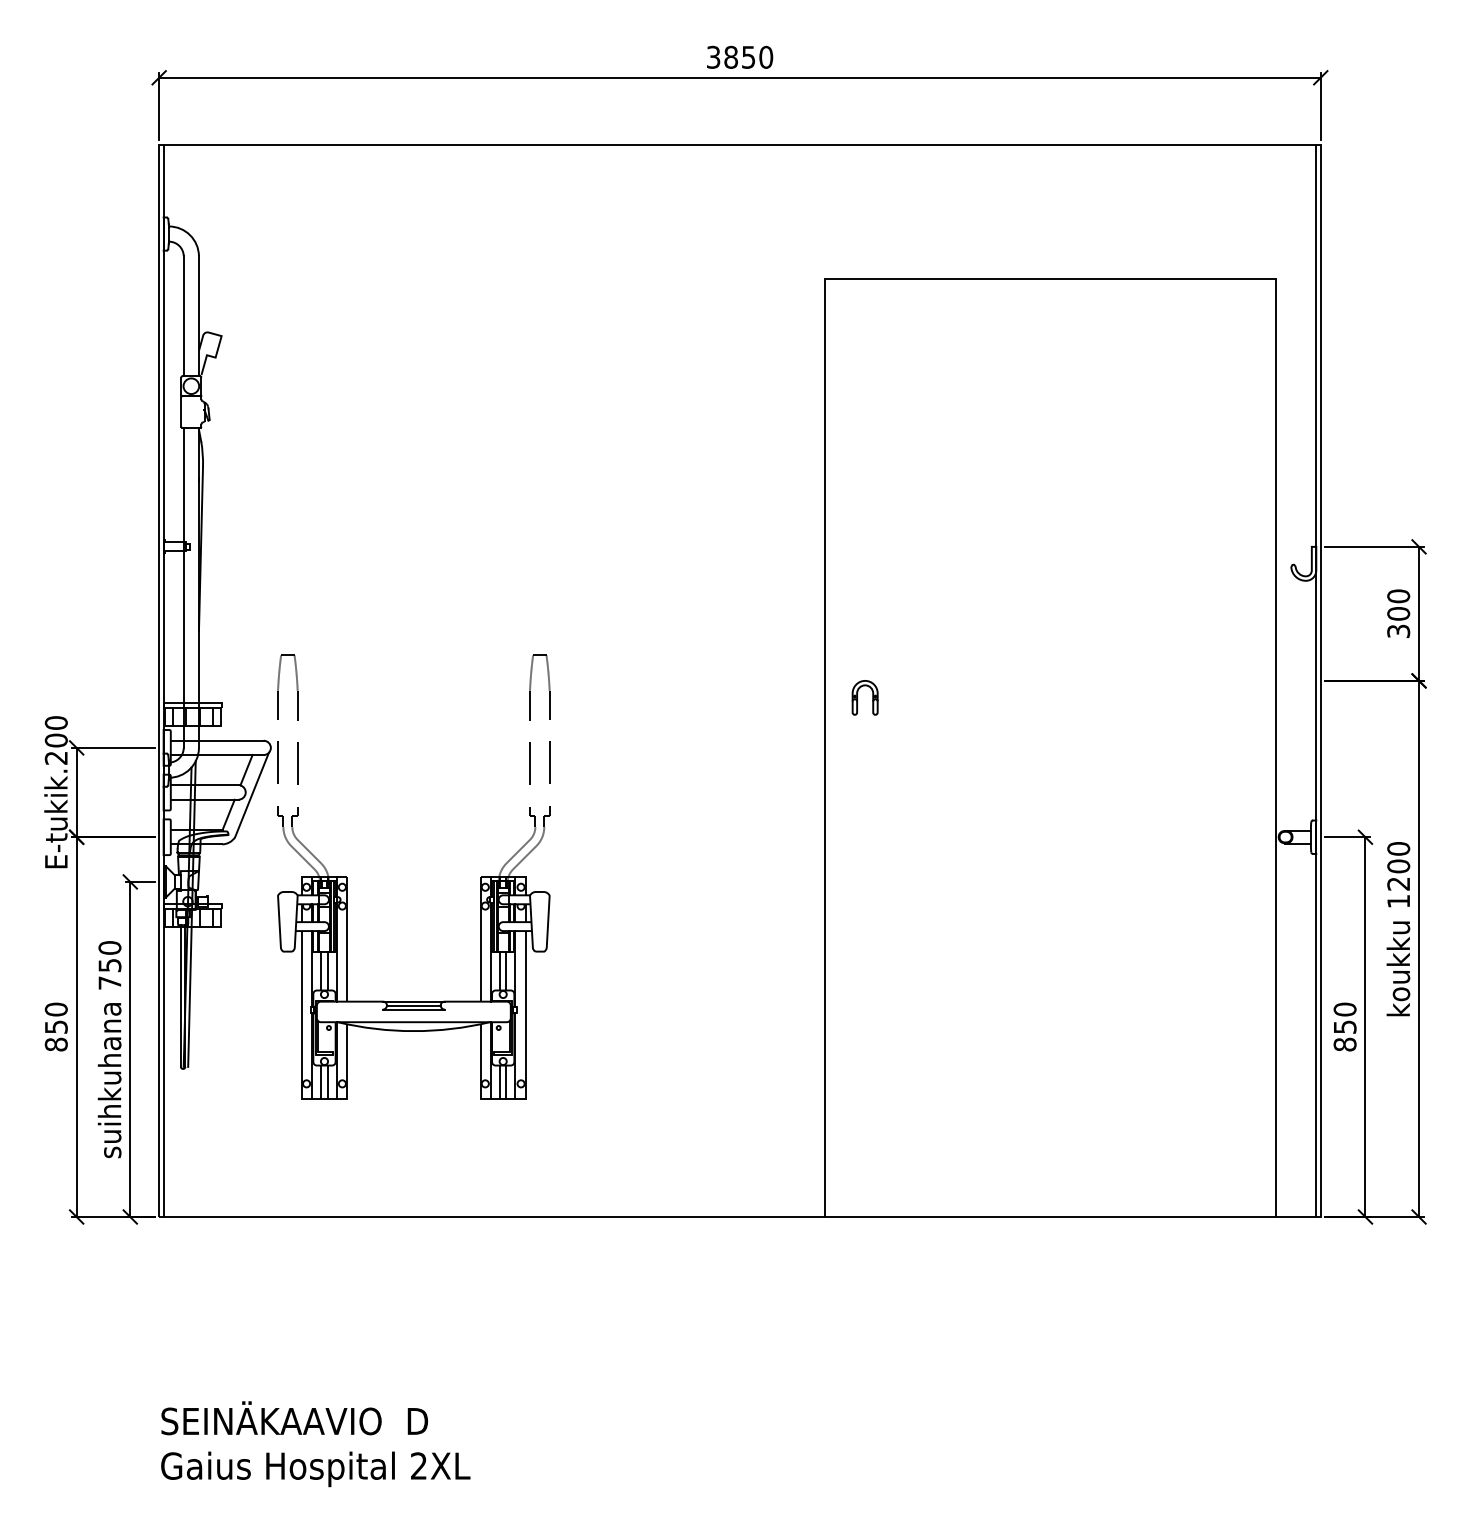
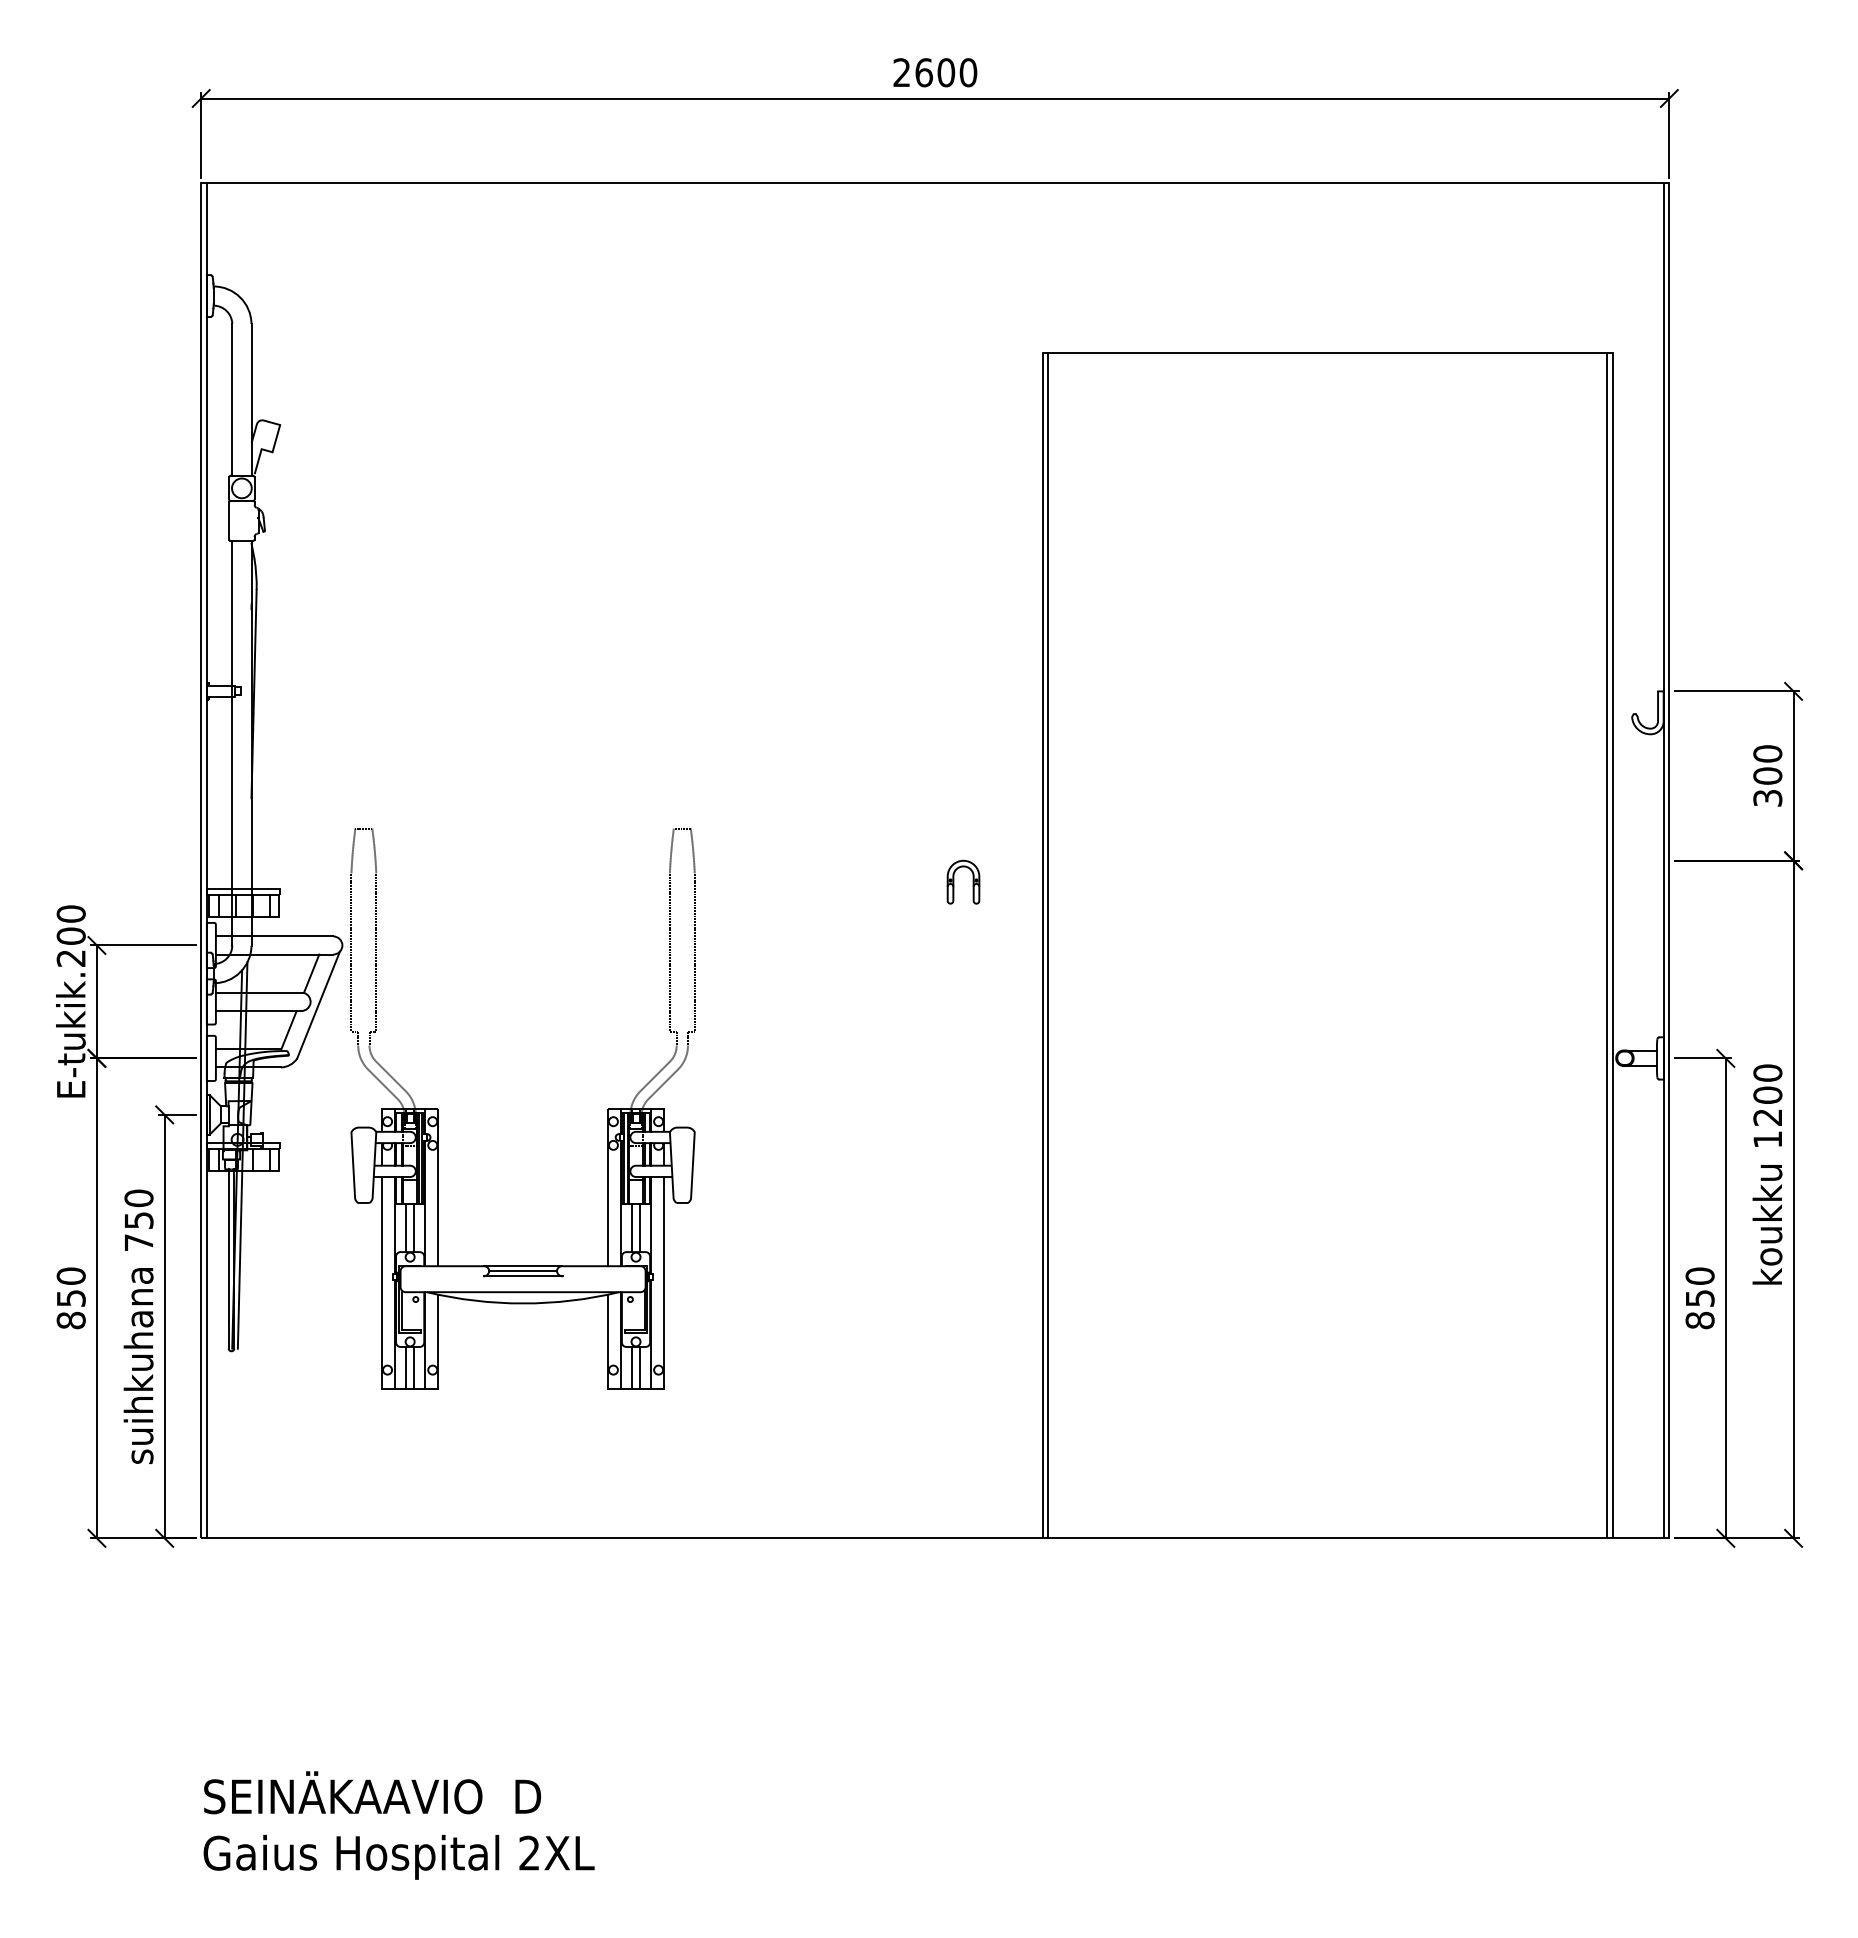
text: (731, 57) -> (924, 72), 3850 -> 2600
part: (858, 697) -> (954, 881), moved
line: (829, 747) -> (1048, 945), added
line: (1271, 747) -> (1607, 945), added

